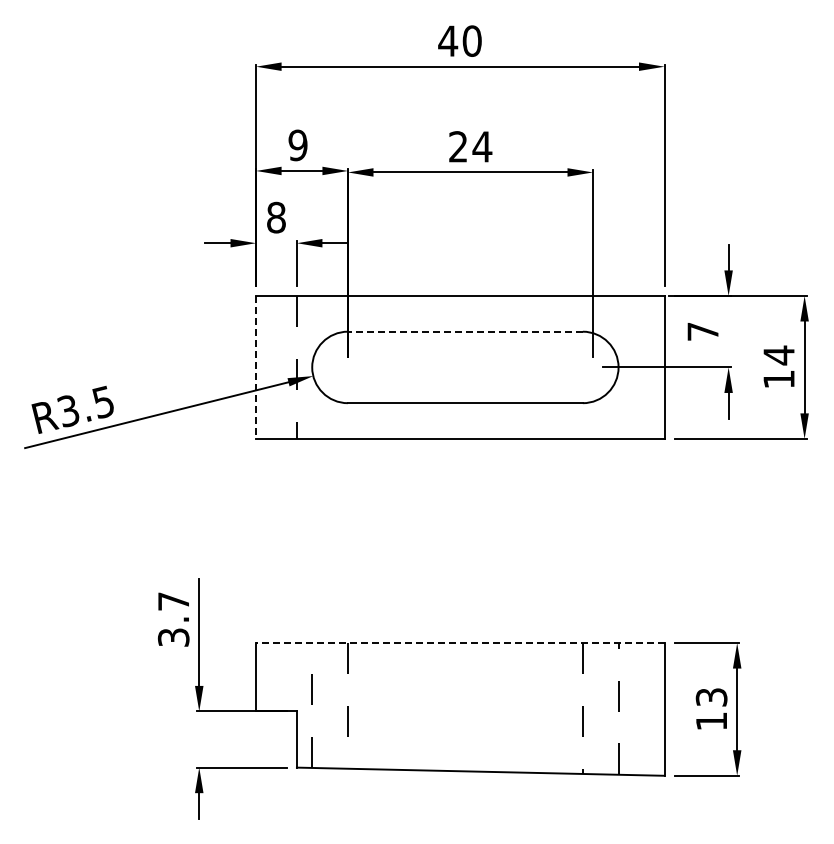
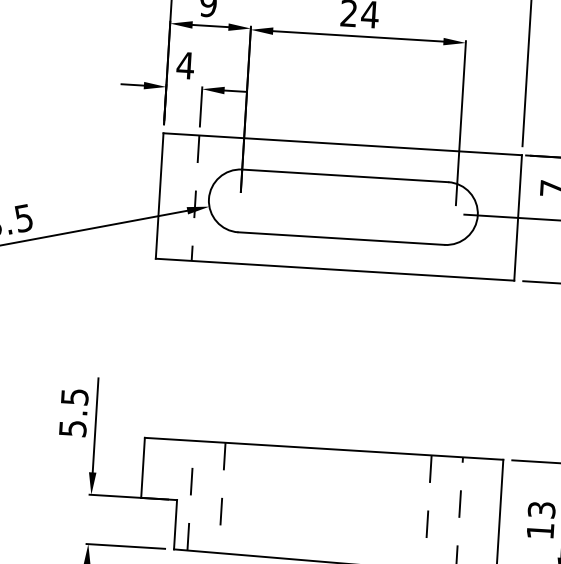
text: (276, 217) -> (185, 65), 8 -> 4
line: (464, 331) -> (344, 175), dashed -> solid
line: (256, 367) -> (160, 196), dashed -> solid
text: (173, 619) -> (73, 412), 3.7 -> 5.5
line: (459, 643) -> (323, 449), dashed -> solid

